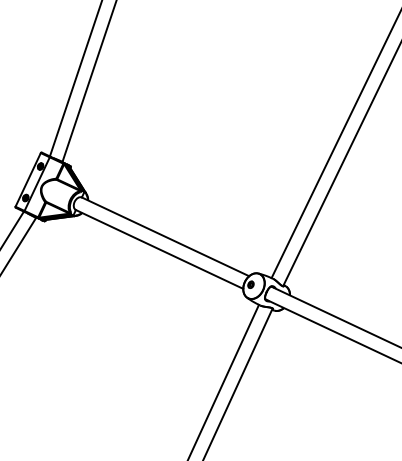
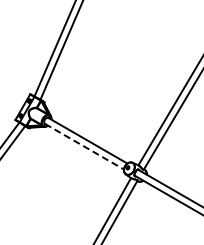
line: (159, 248) -> (84, 146), solid -> dashed

